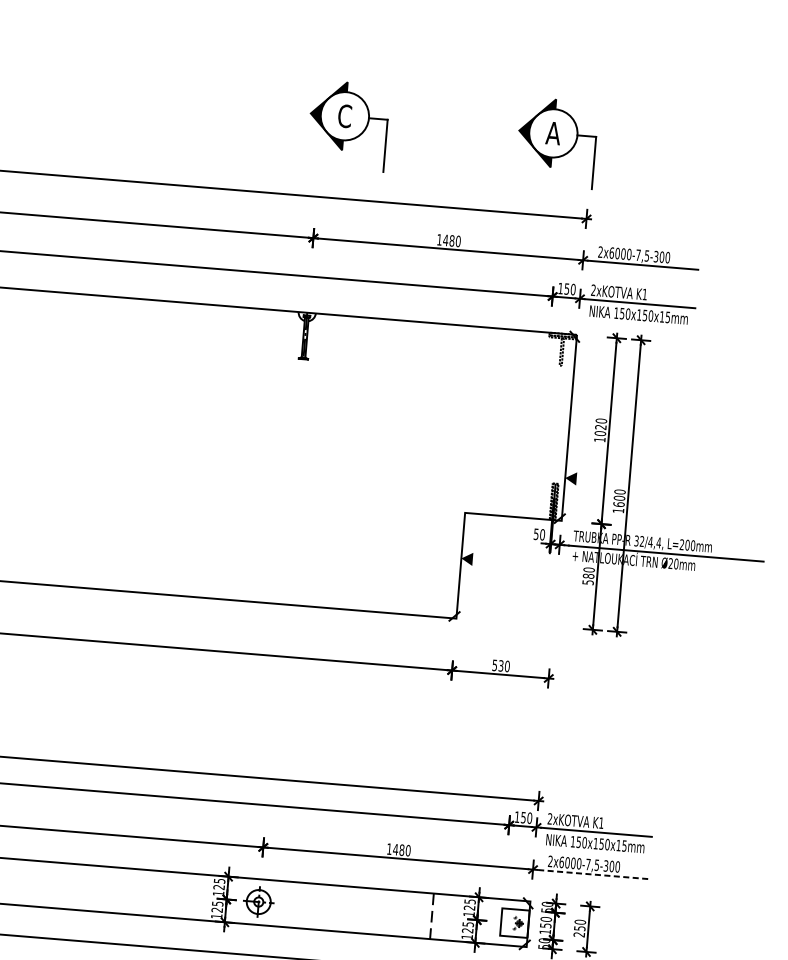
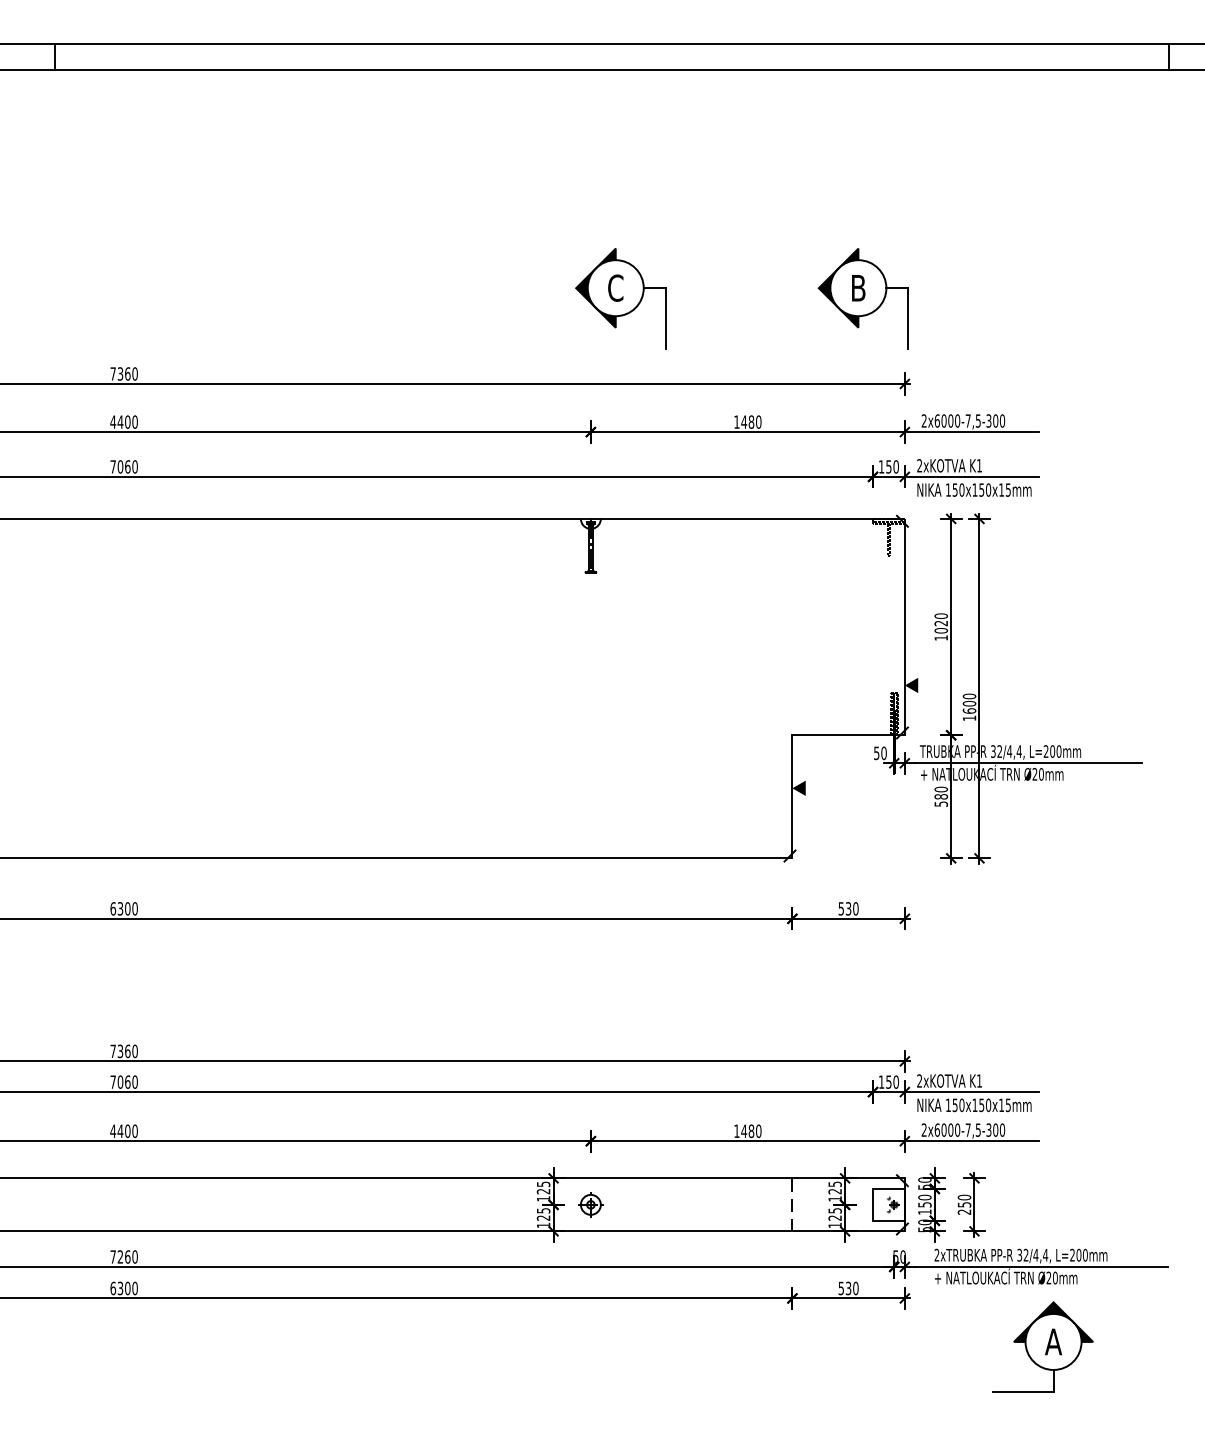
text: (552, 133) -> (857, 288), A -> B
line: (592, 874) -> (973, 1141), dashed -> solid
part: (258, 901) -> (590, 1204), size x0.71

